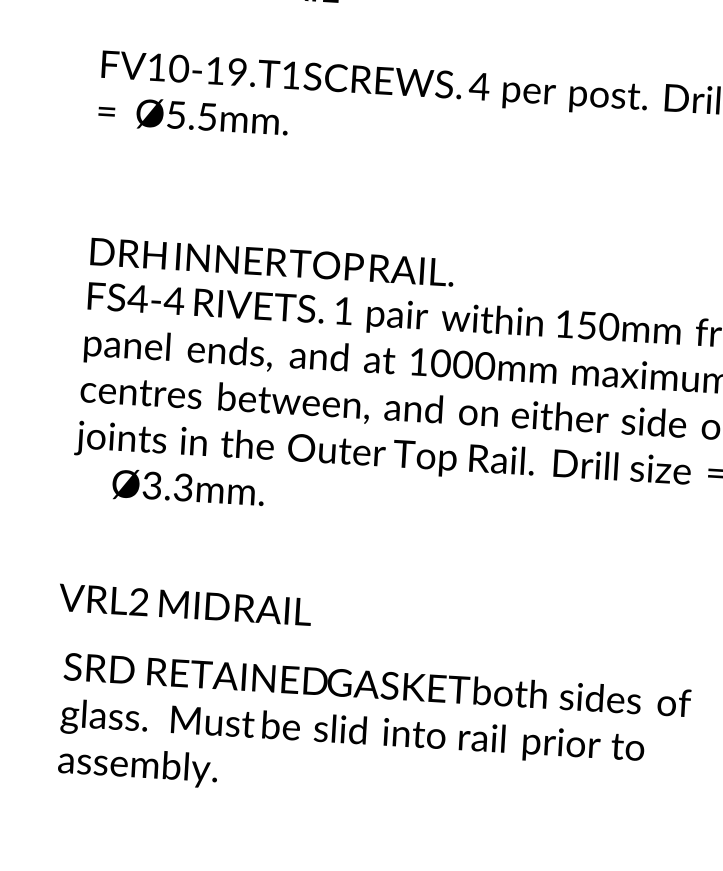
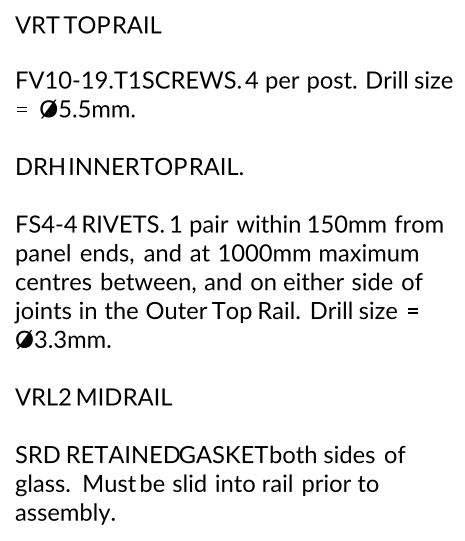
text: (271, 262) -> (129, 166), moved
text: (188, 488) -> (63, 339), moved
text: (185, 604) -> (93, 396), moved

